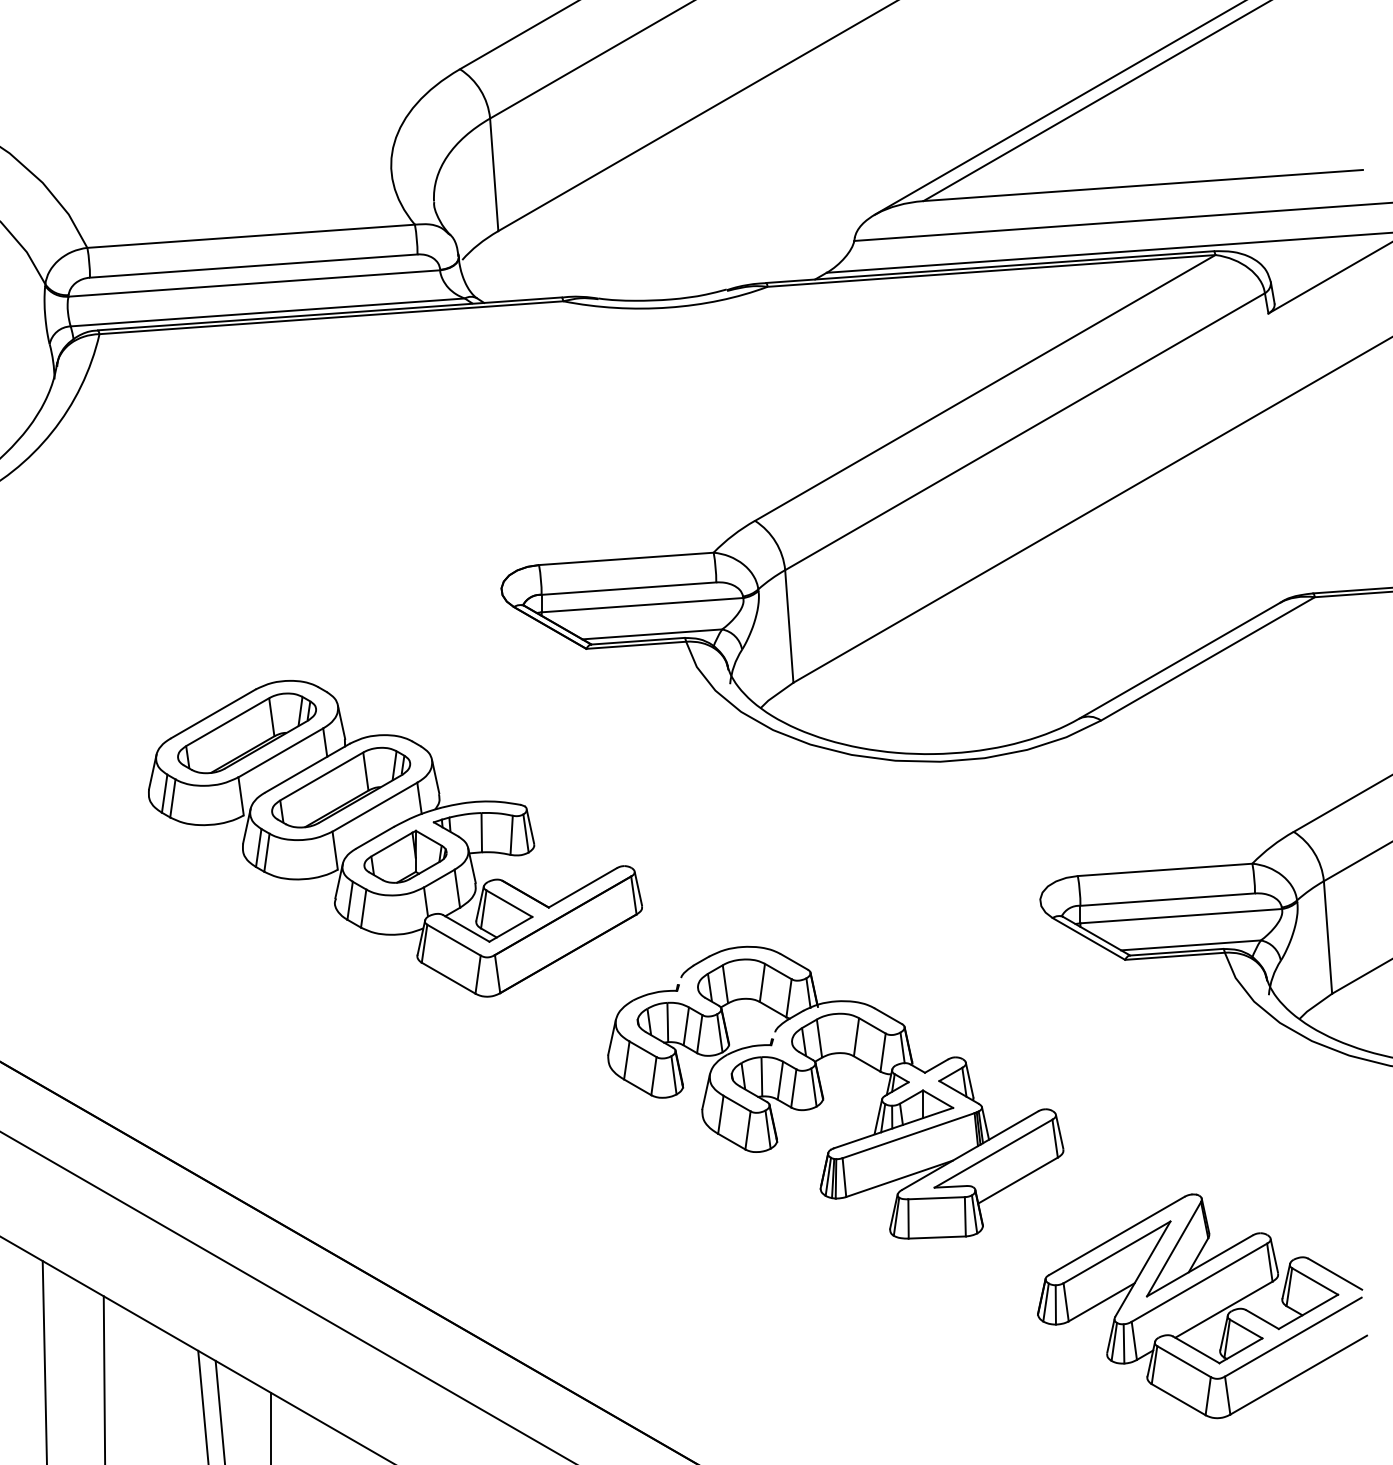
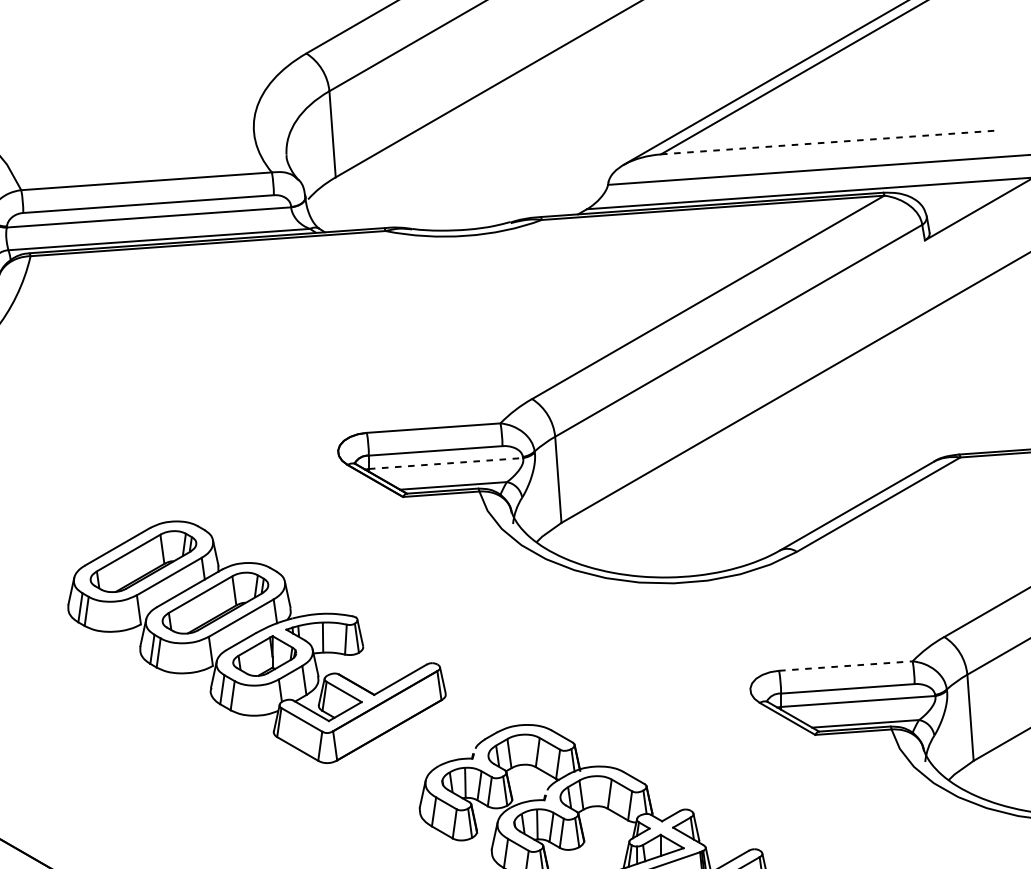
line: (1143, 185) -> (829, 142), solid -> dashed
line: (642, 605) -> (446, 463), solid -> dashed
line: (1165, 869) -> (846, 665), solid -> dashed

